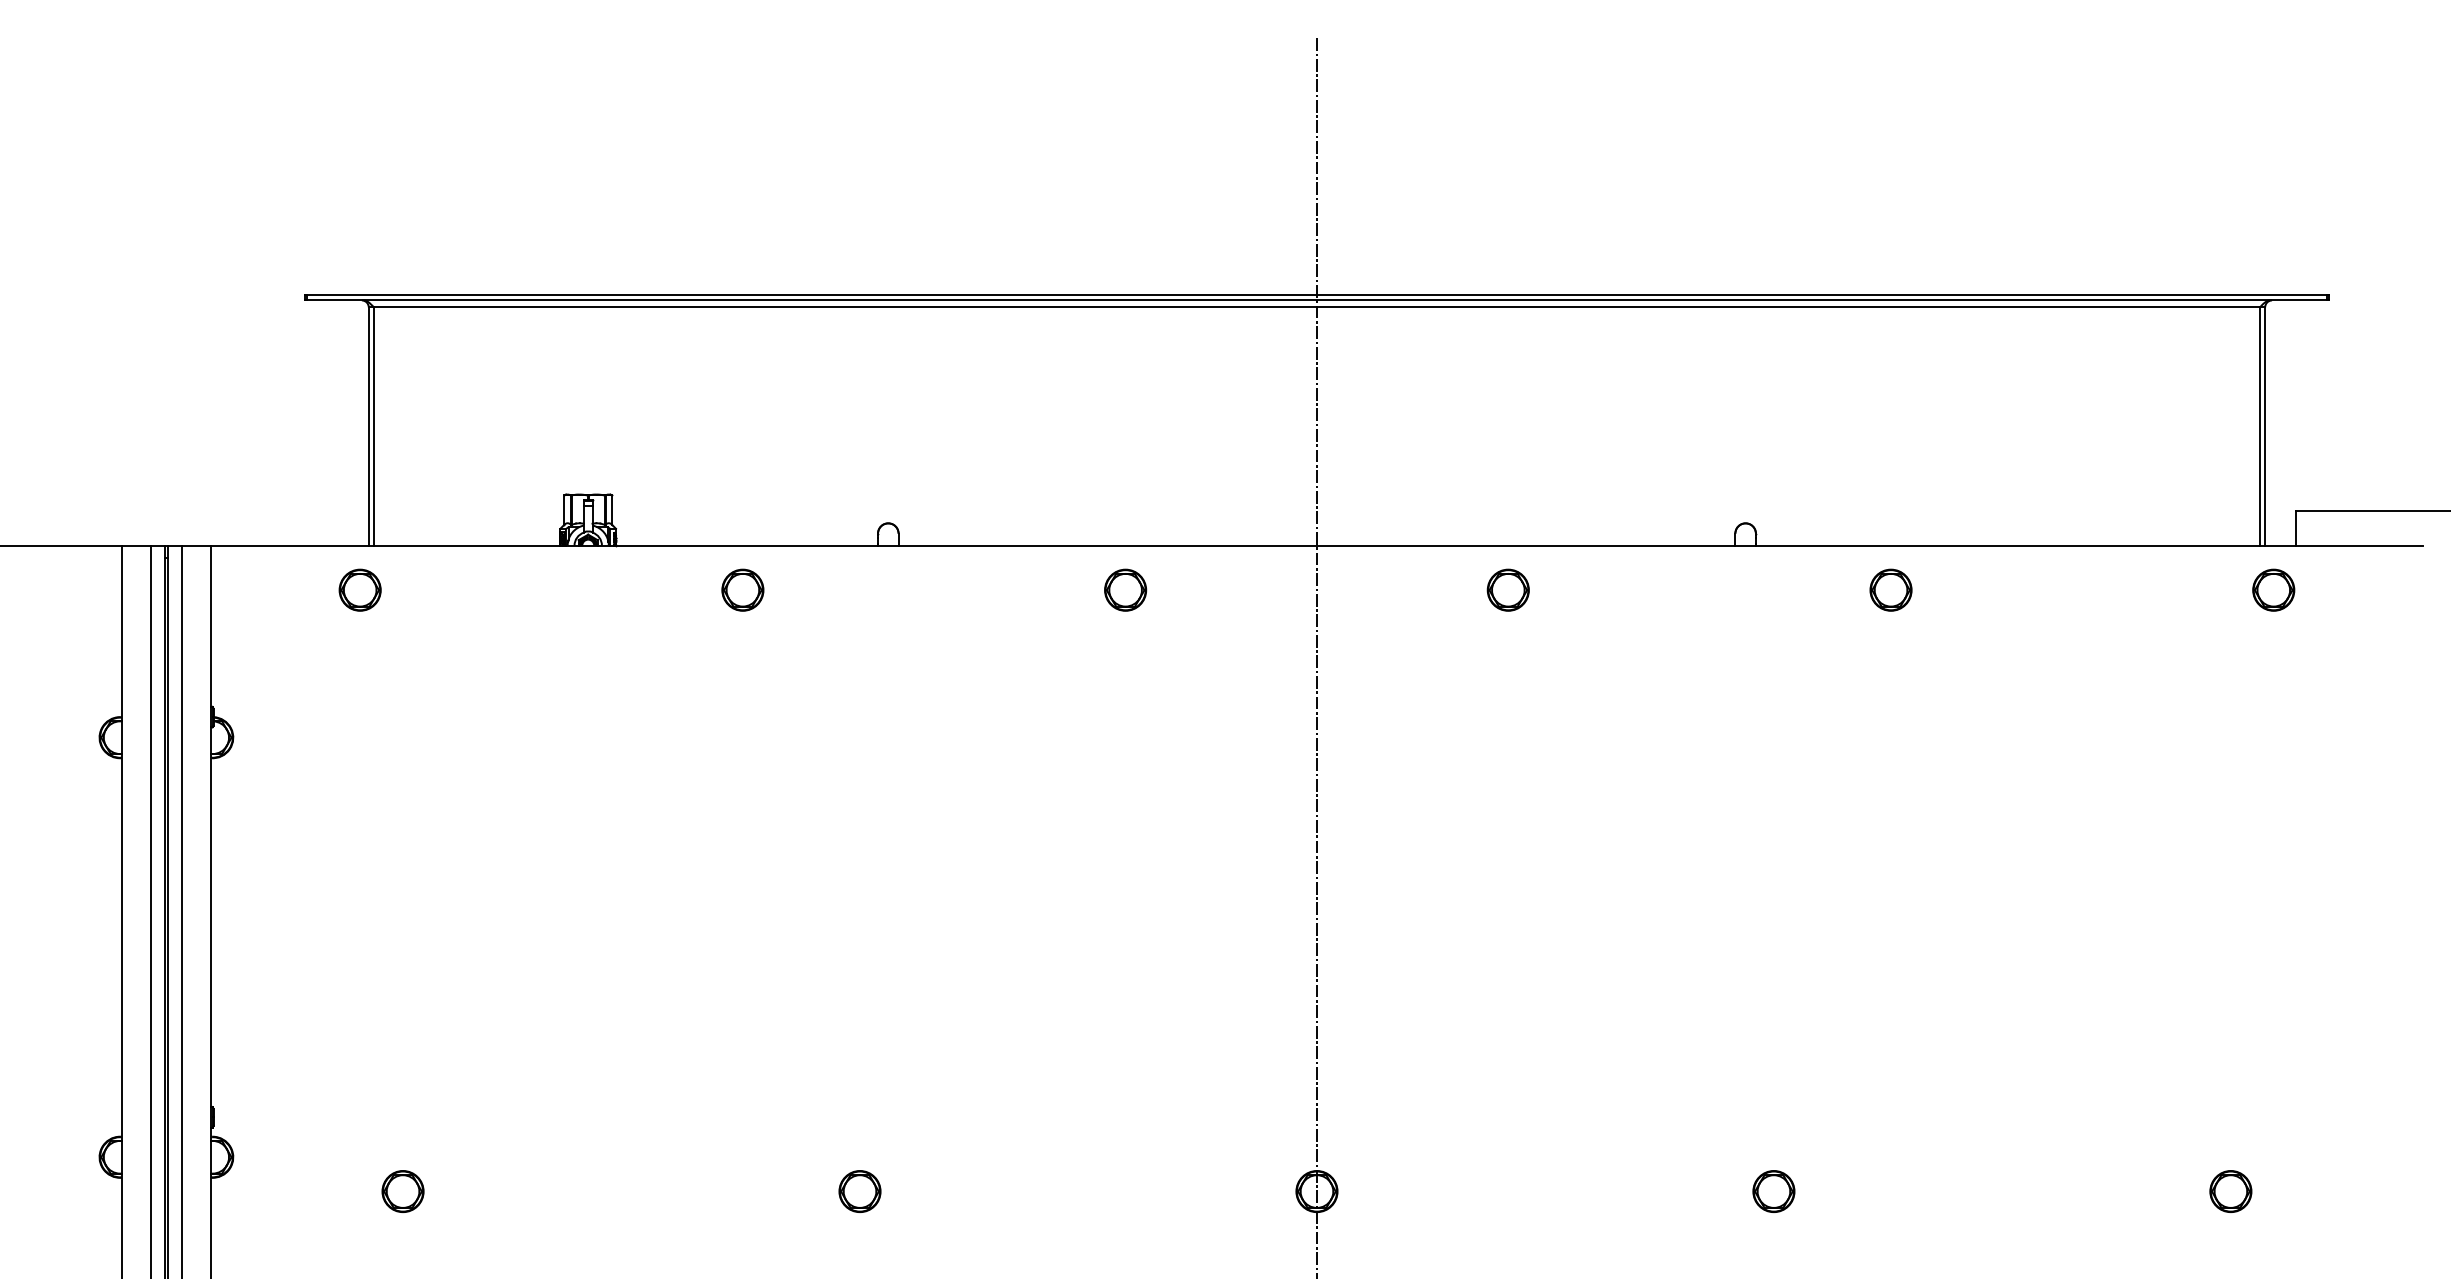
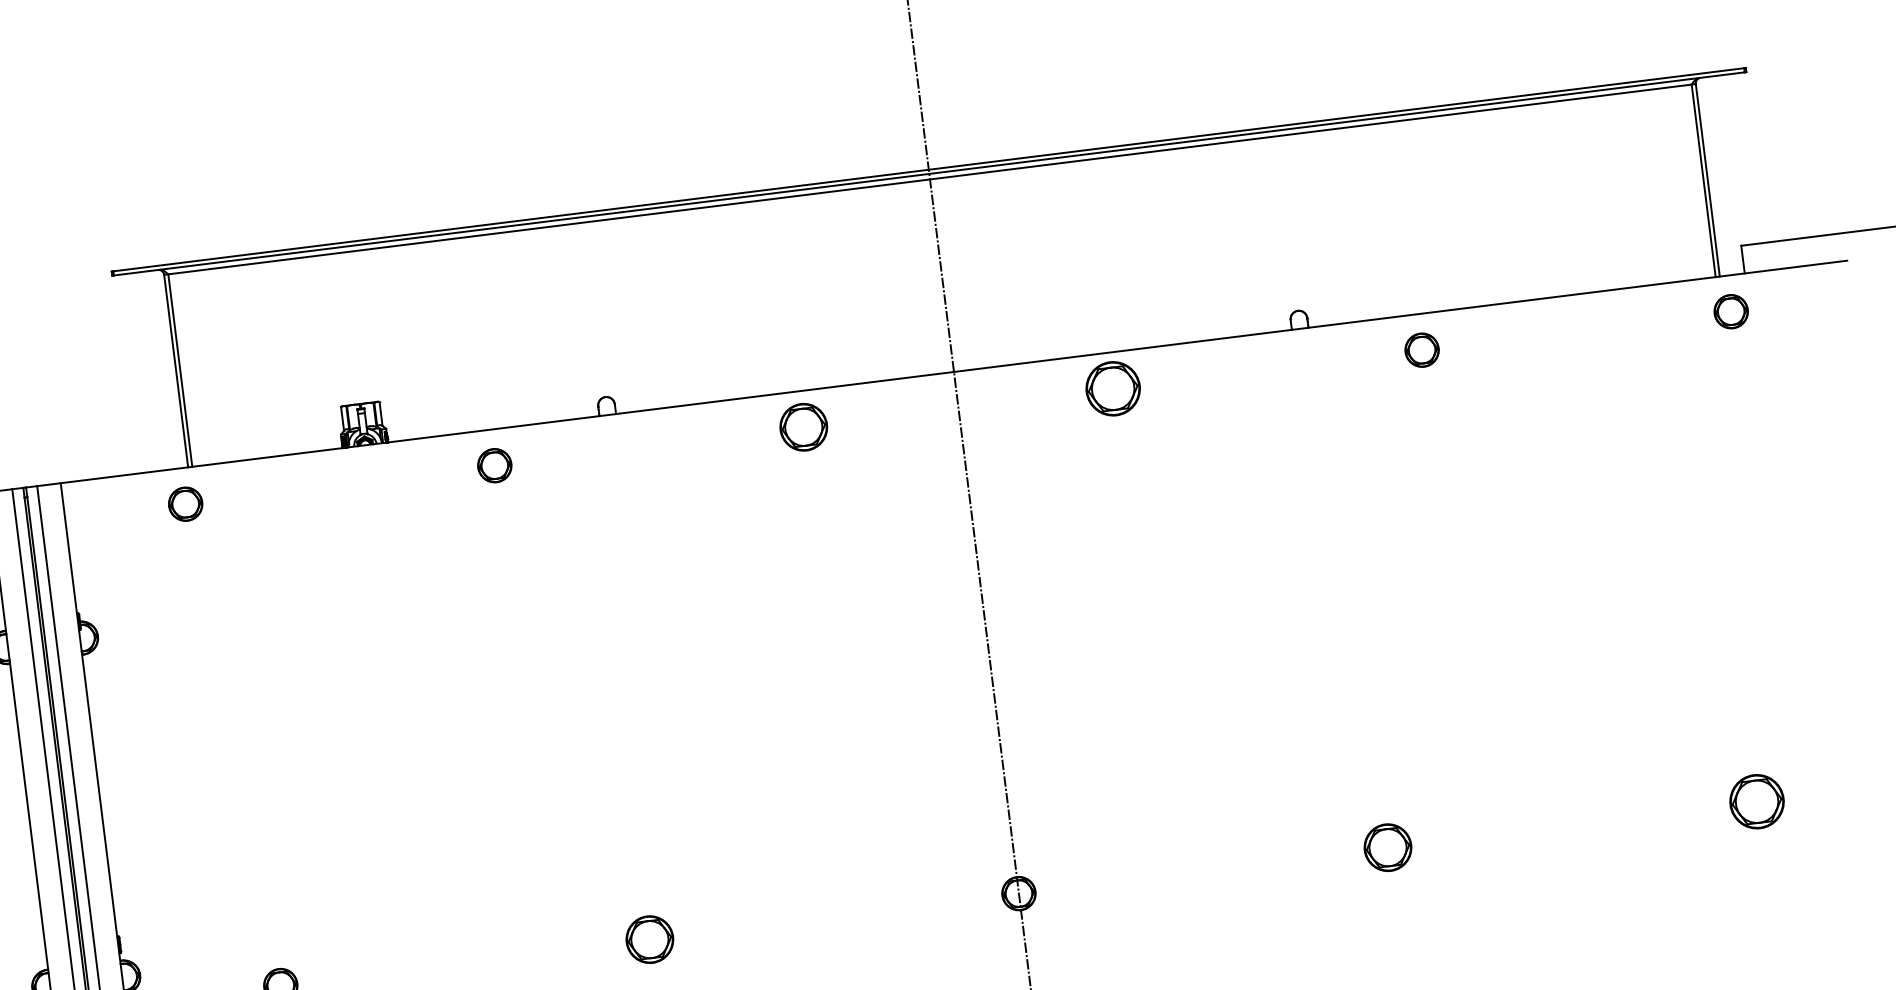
part: (1125, 589) -> (803, 426), size x1.4
part: (1507, 589) -> (1112, 388), size x1.6
part: (859, 1191) -> (649, 939), size x1.4
part: (1773, 1191) -> (1387, 847), size x1.4
part: (2230, 1191) -> (1756, 801), size x1.6

